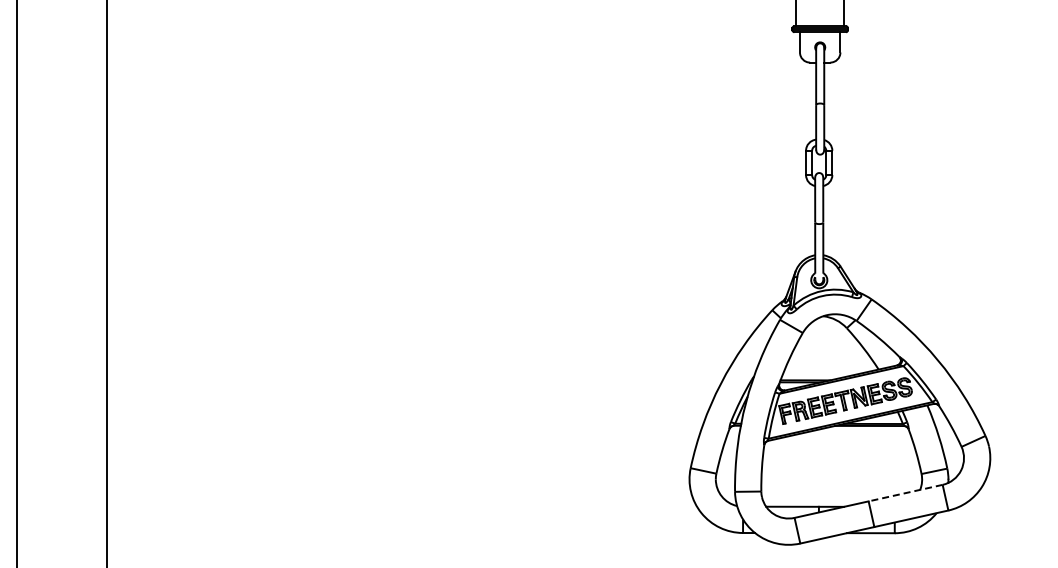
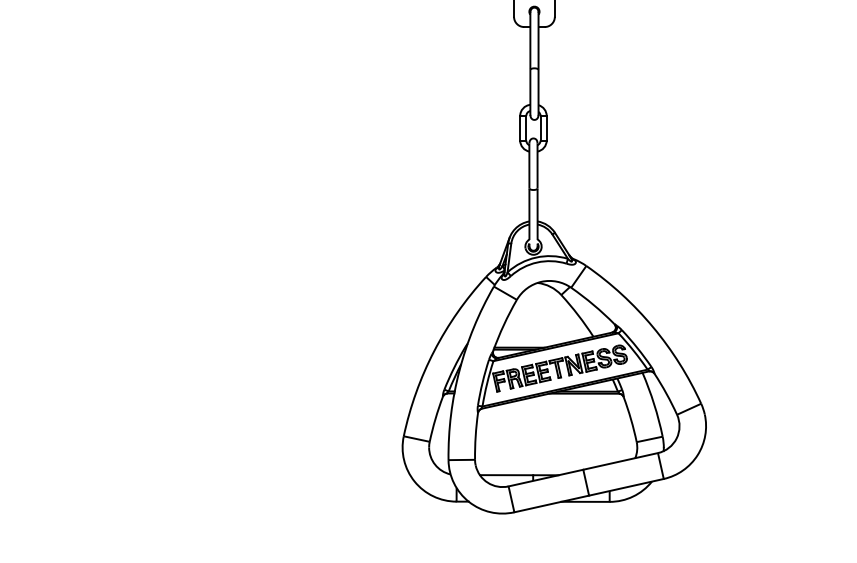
line: (905, 493) -> (620, 461), dashed -> solid

